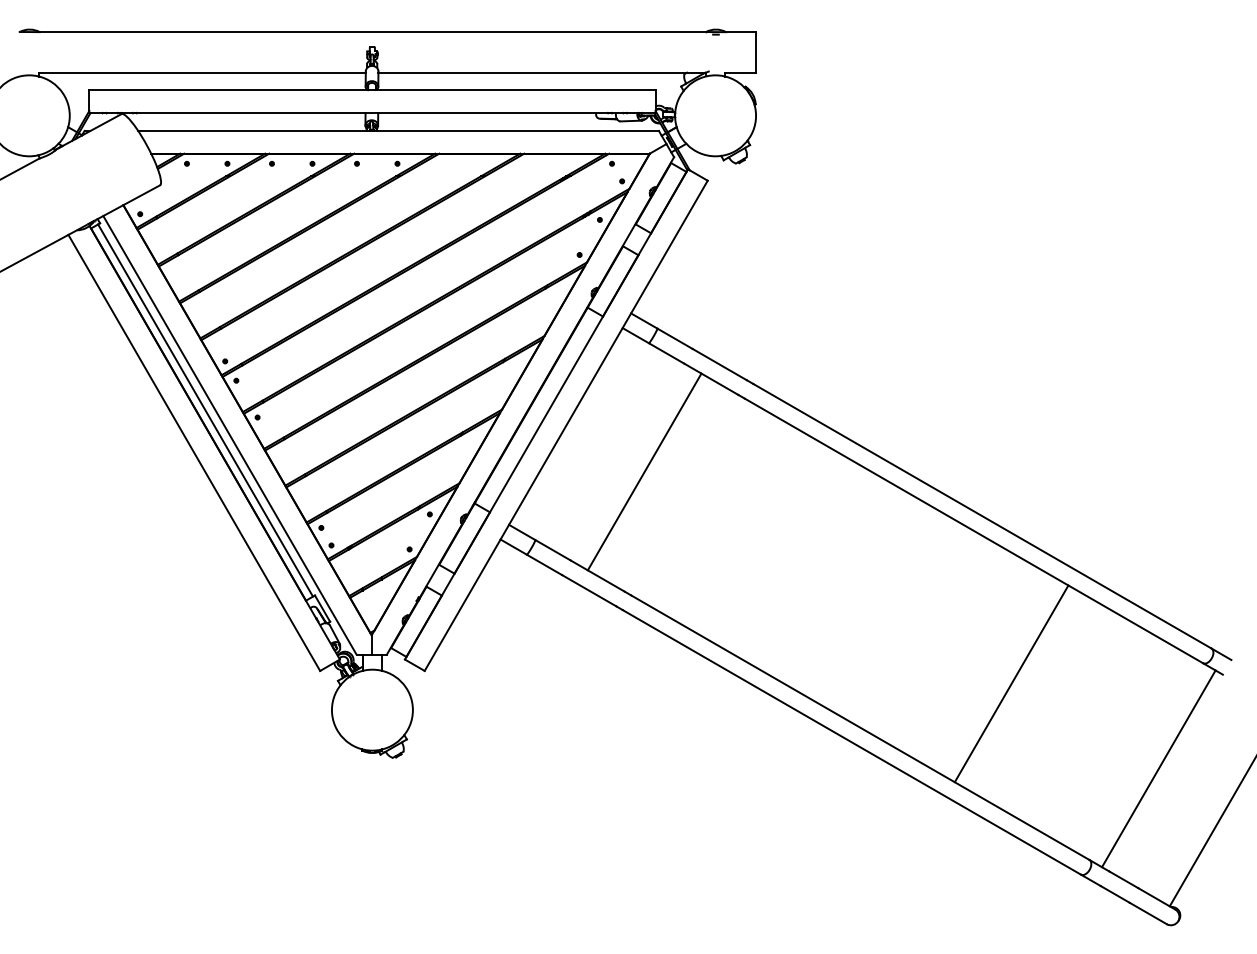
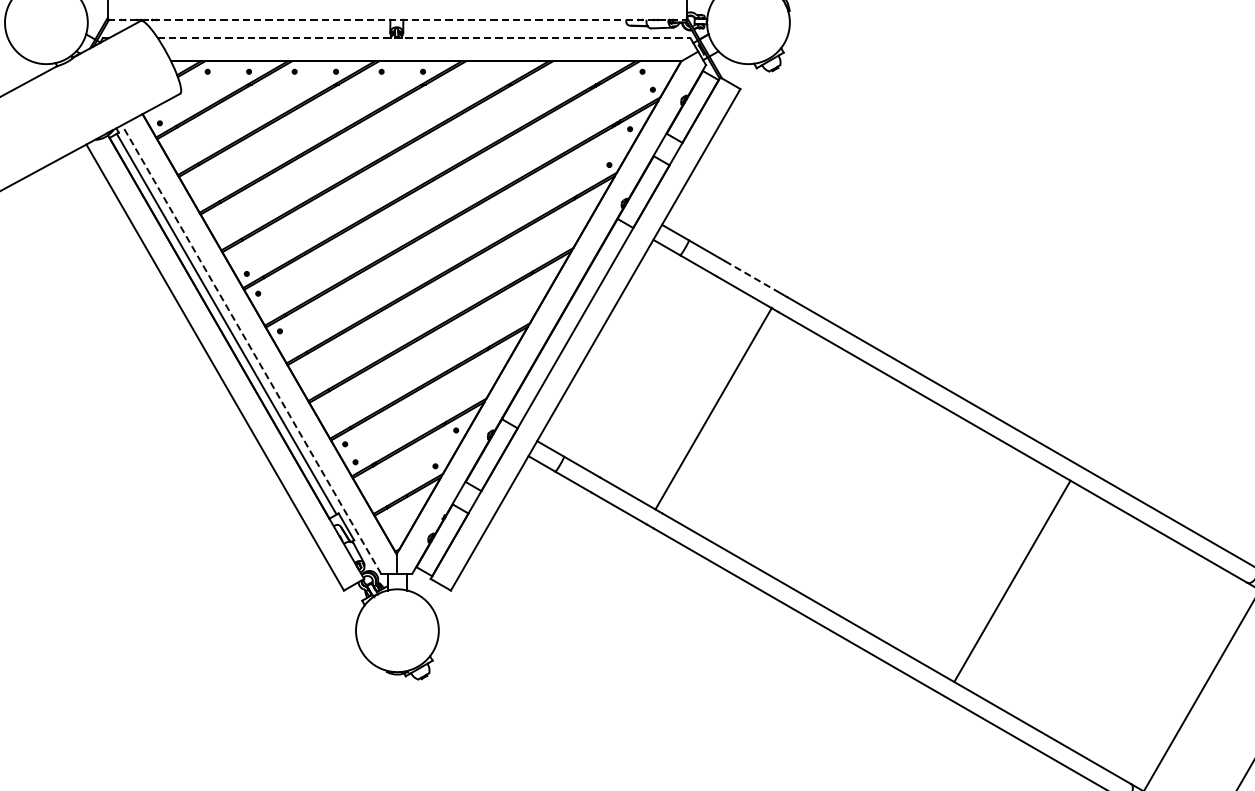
line: (372, 112) -> (397, 19), solid -> dashed
line: (399, 130) -> (425, 37), solid -> dashed
line: (720, 364) -> (753, 277), solid -> dashed
line: (229, 434) -> (251, 348), solid -> dashed
line: (644, 471) -> (713, 408), moved
line: (1011, 683) -> (1012, 580), moved

